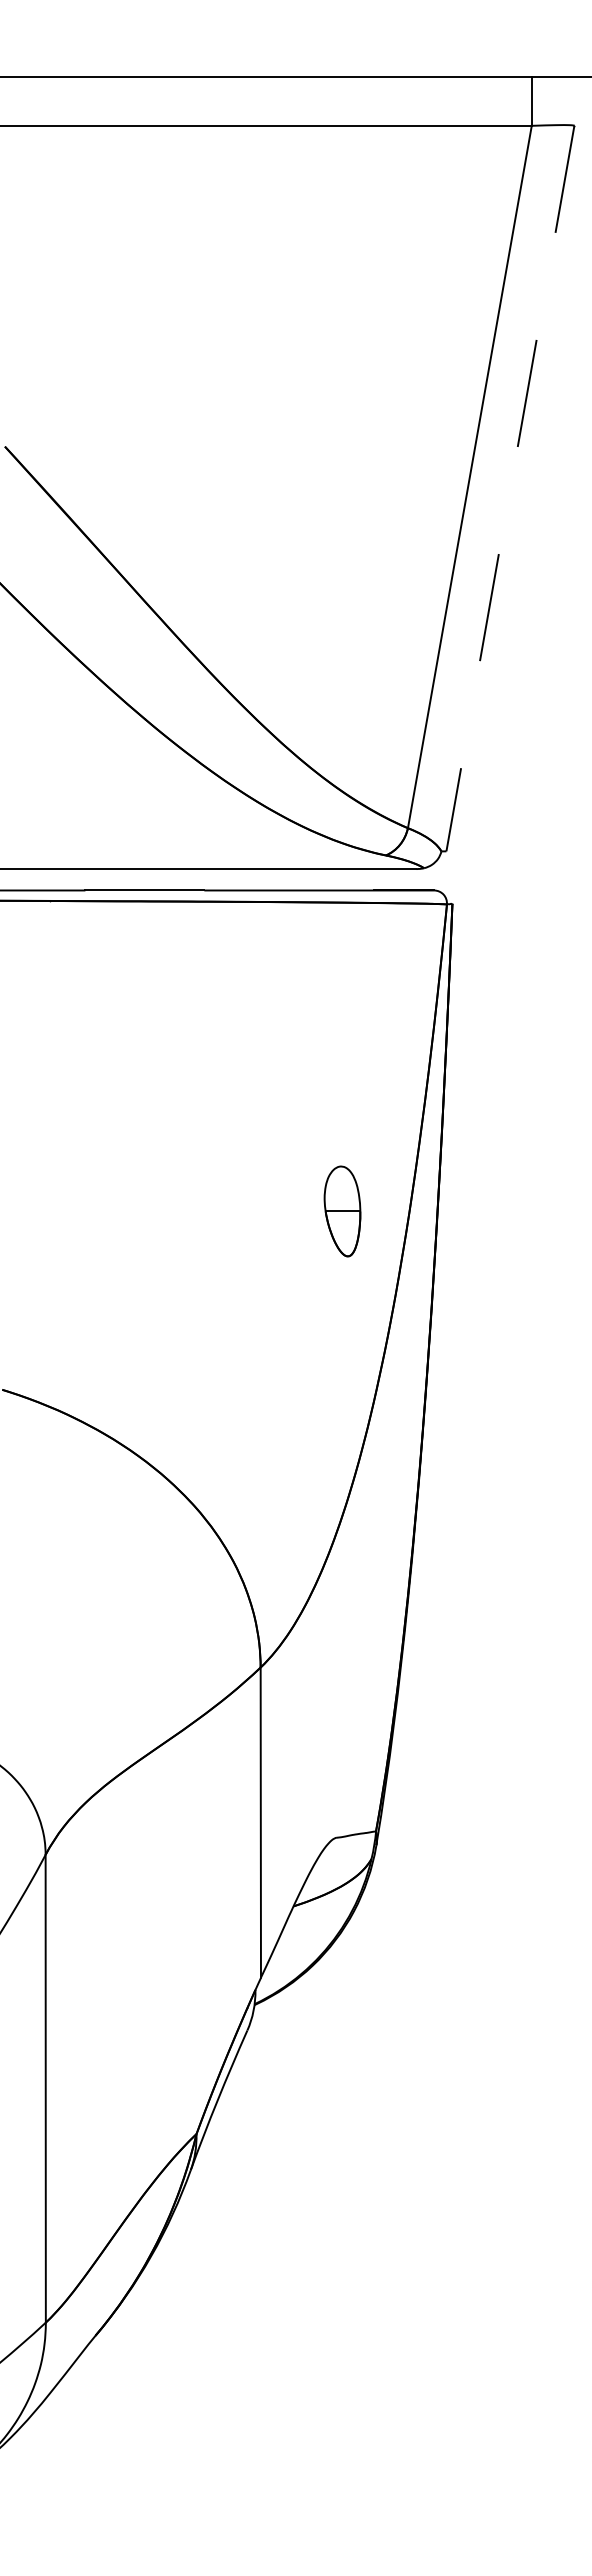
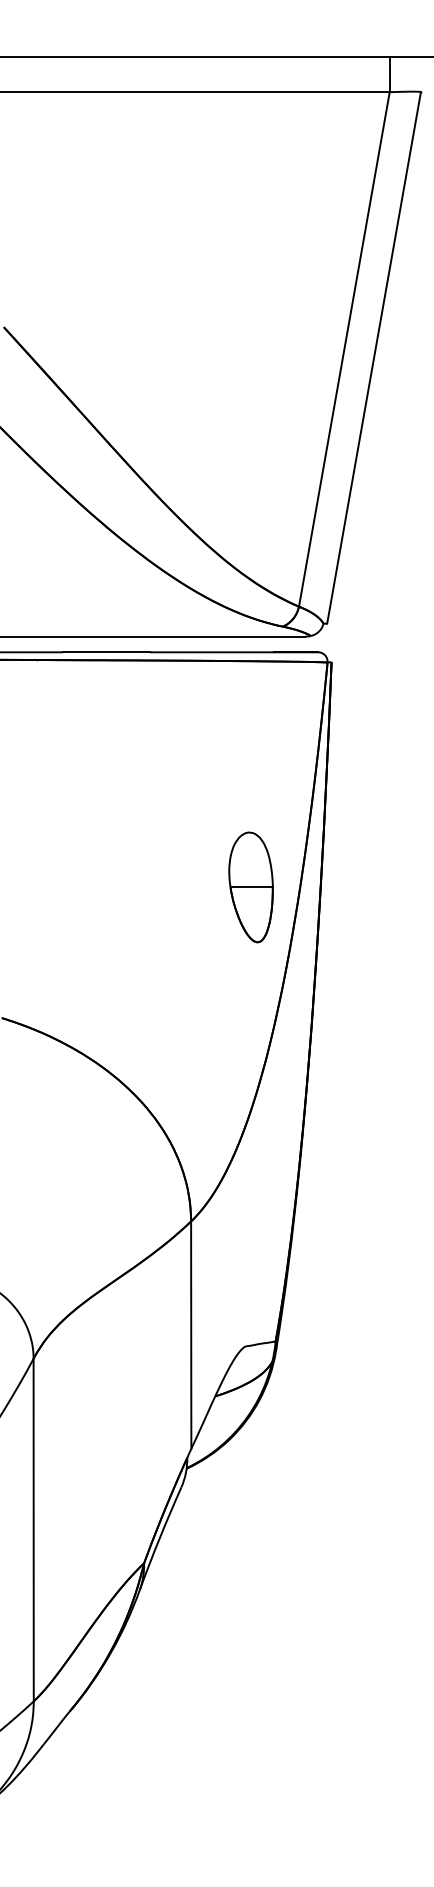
line: (510, 489) -> (374, 358), dashed -> solid
part: (342, 1211) -> (251, 887), size x1.67

